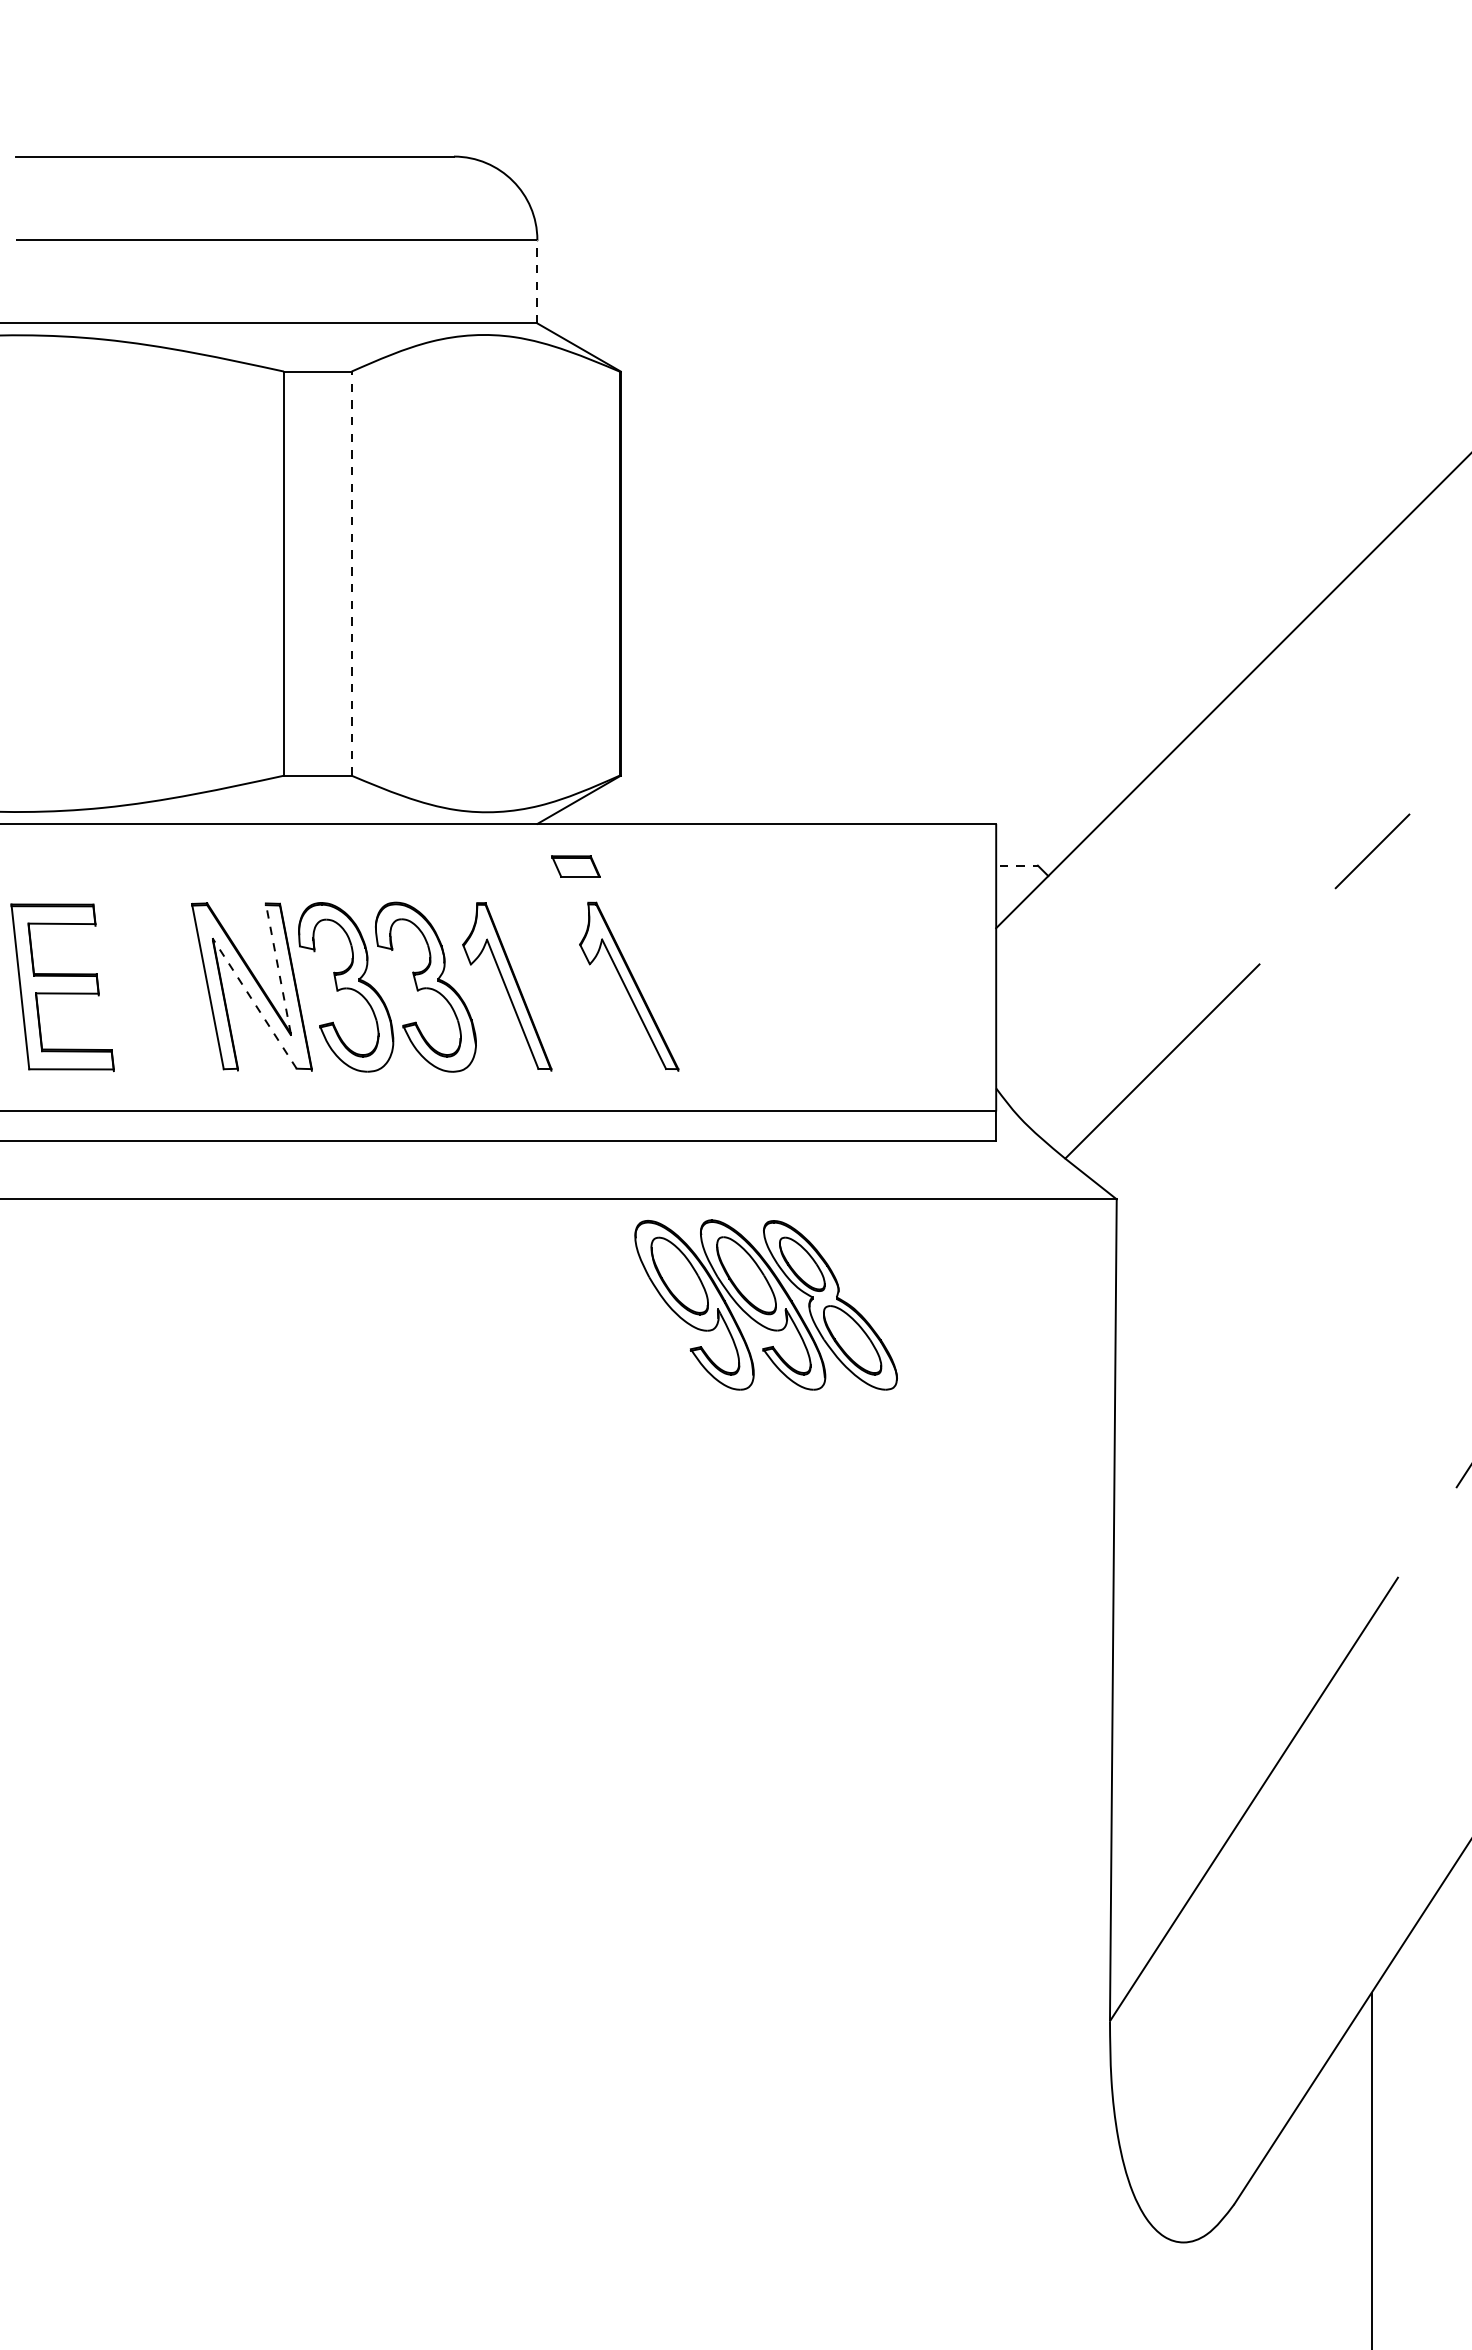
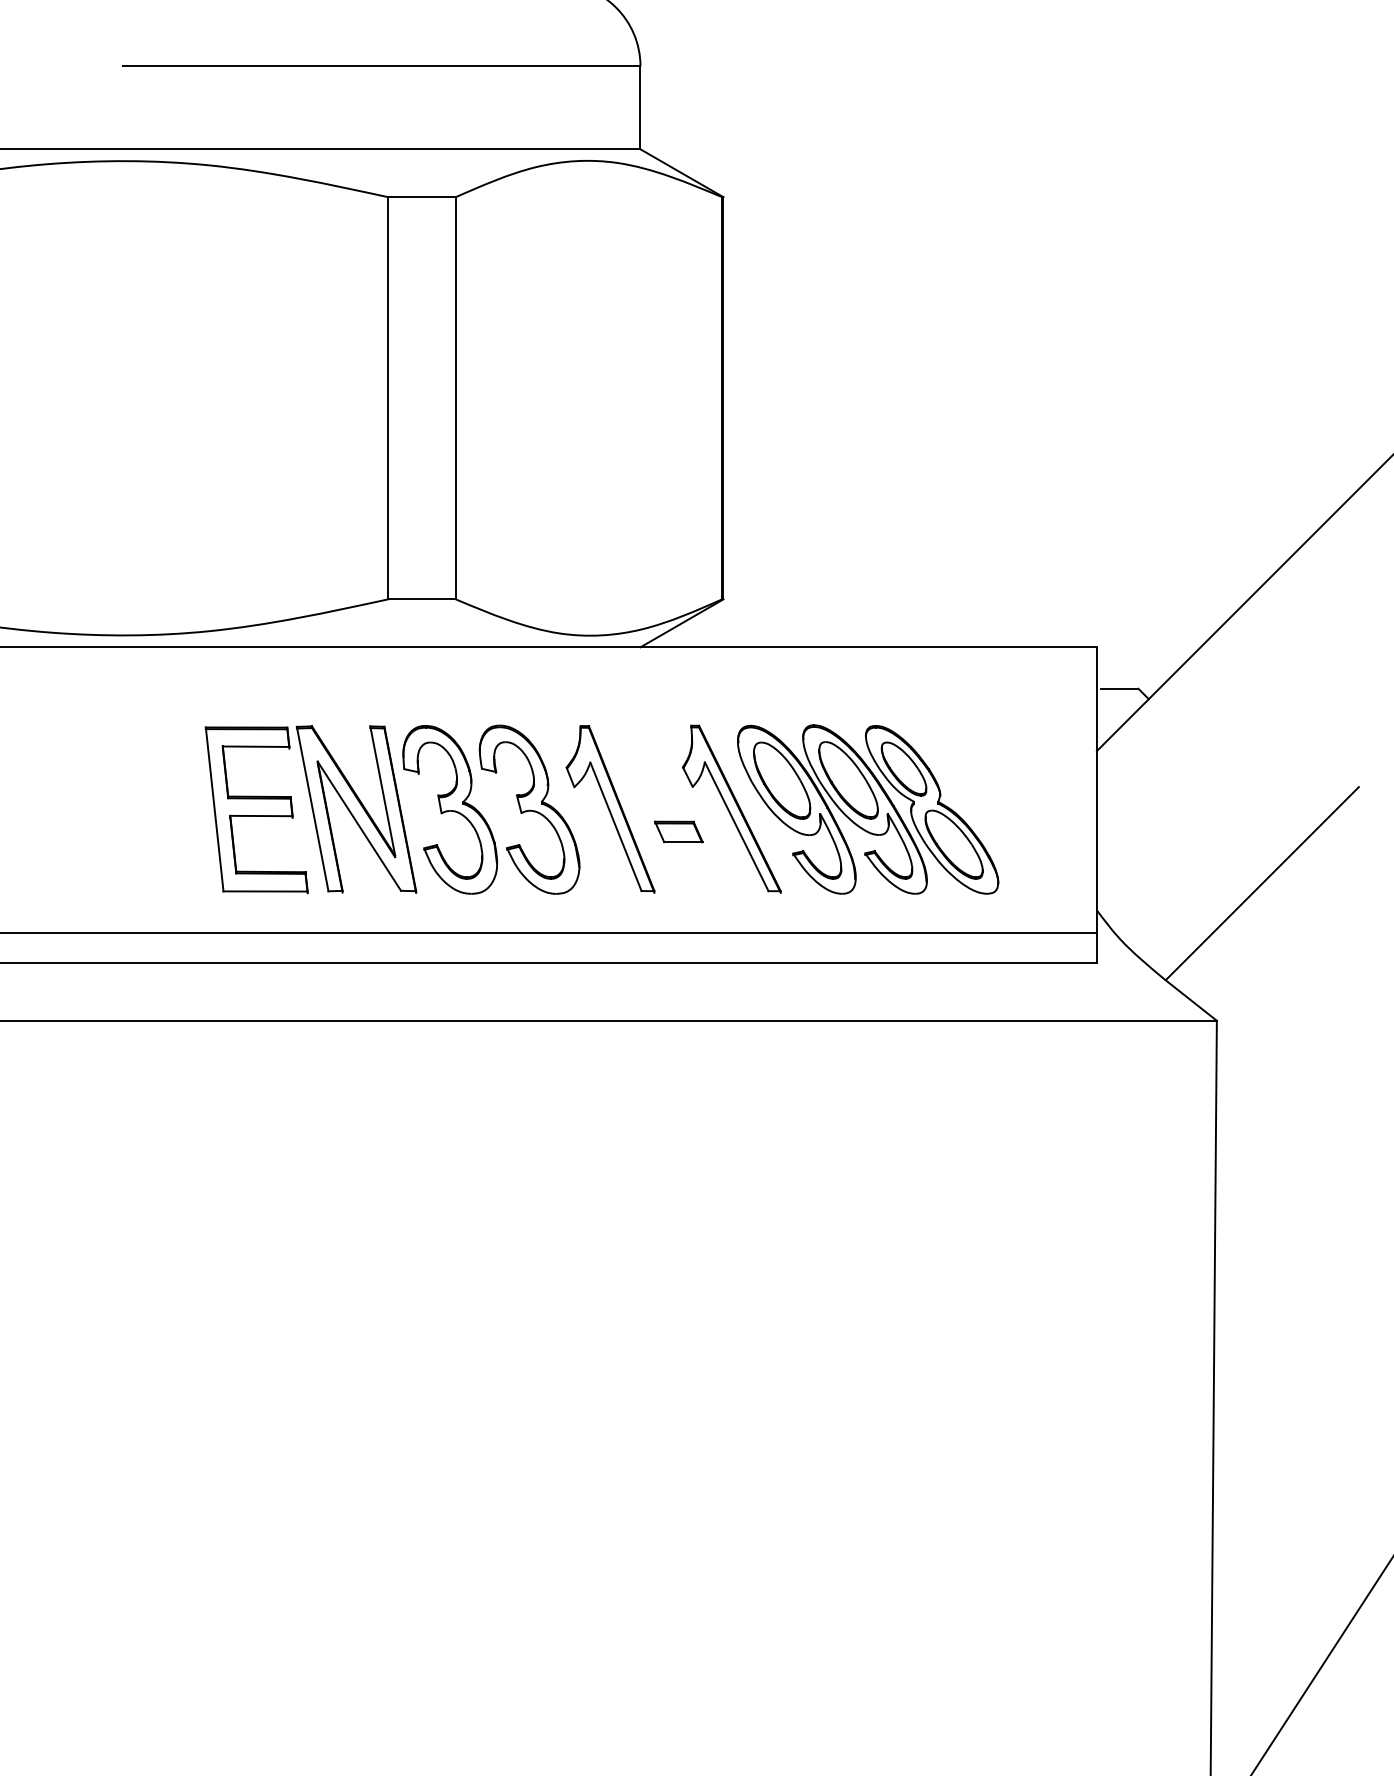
line: (537, 281) -> (640, 107), dashed -> solid
line: (351, 573) -> (455, 398), dashed -> solid
line: (1019, 865) -> (1120, 688), dashed -> solid
part: (575, 866) -> (678, 831), moved
line: (278, 967) -> (382, 790), dashed -> solid
part: (62, 987) -> (256, 810), moved
line: (254, 1003) -> (359, 825), dashed -> solid
part: (765, 1304) -> (867, 809), moved

